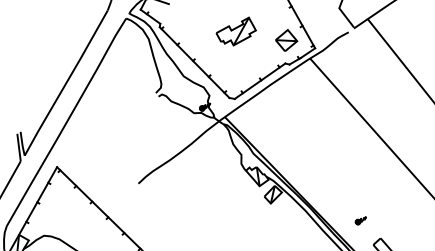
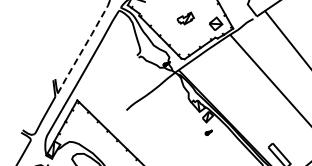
part: (236, 31) -> (185, 18), size x0.7
line: (67, 82) -> (83, 49), solid -> dashed
part: (360, 220) -> (208, 132), moved

